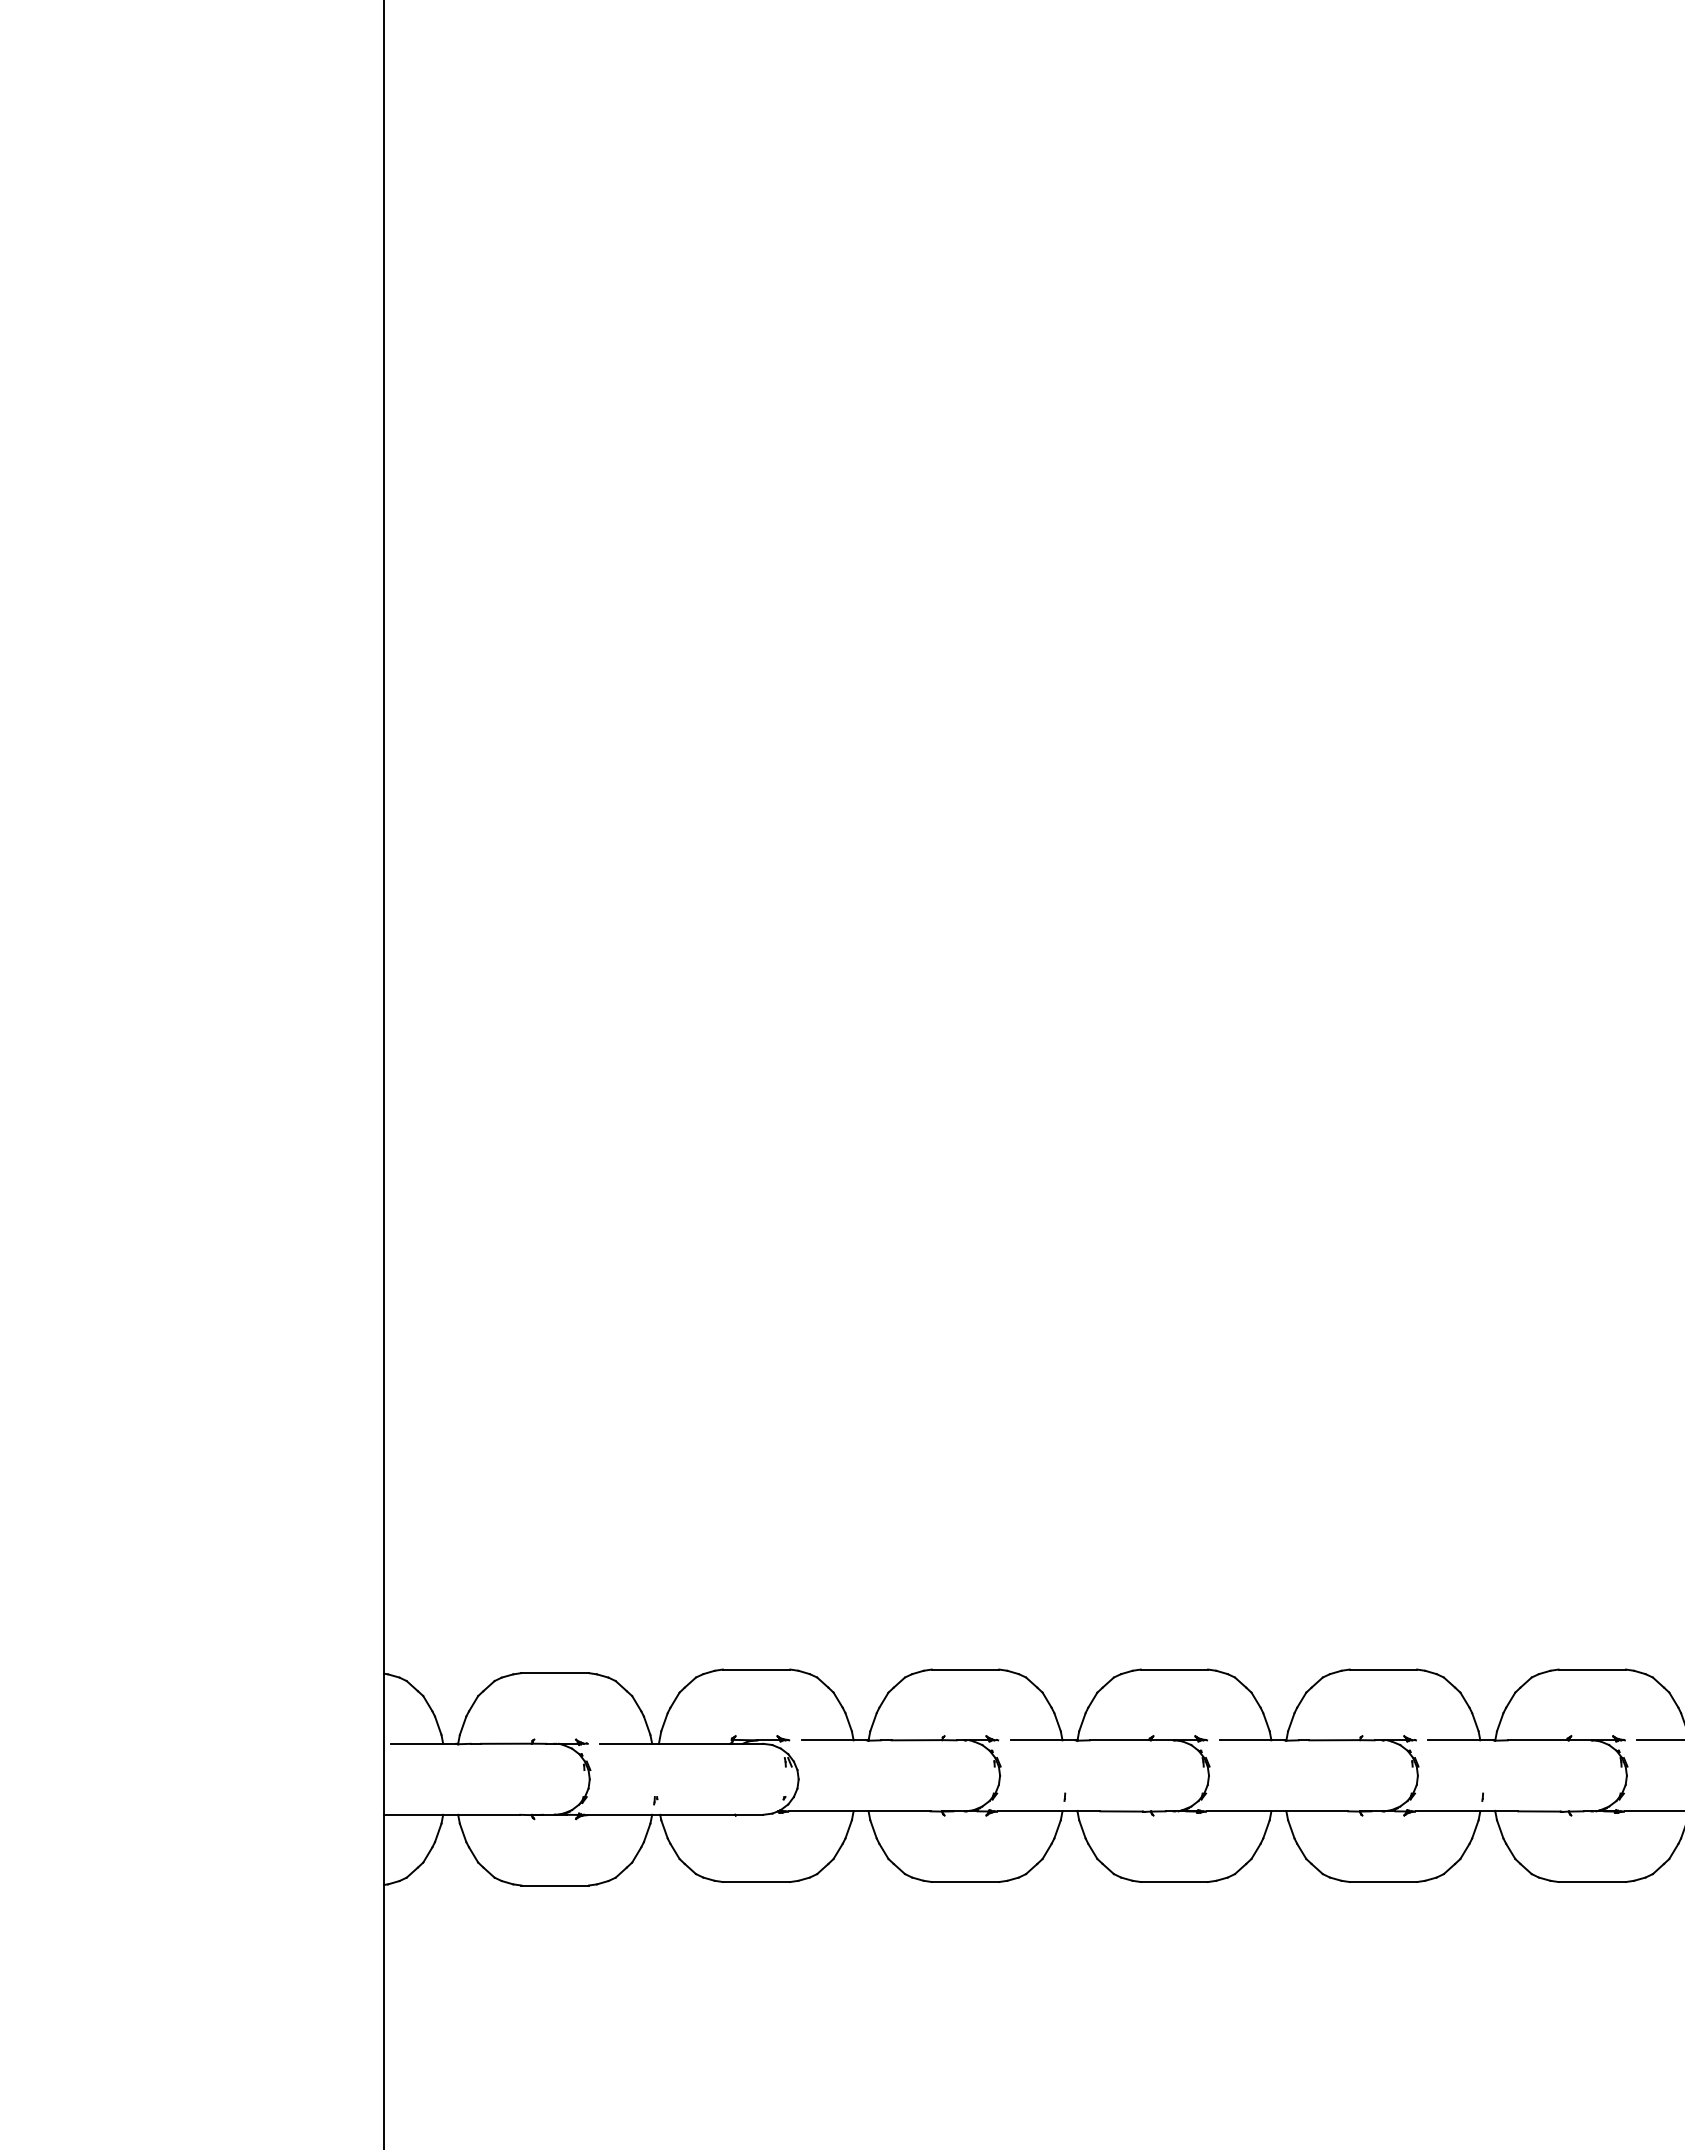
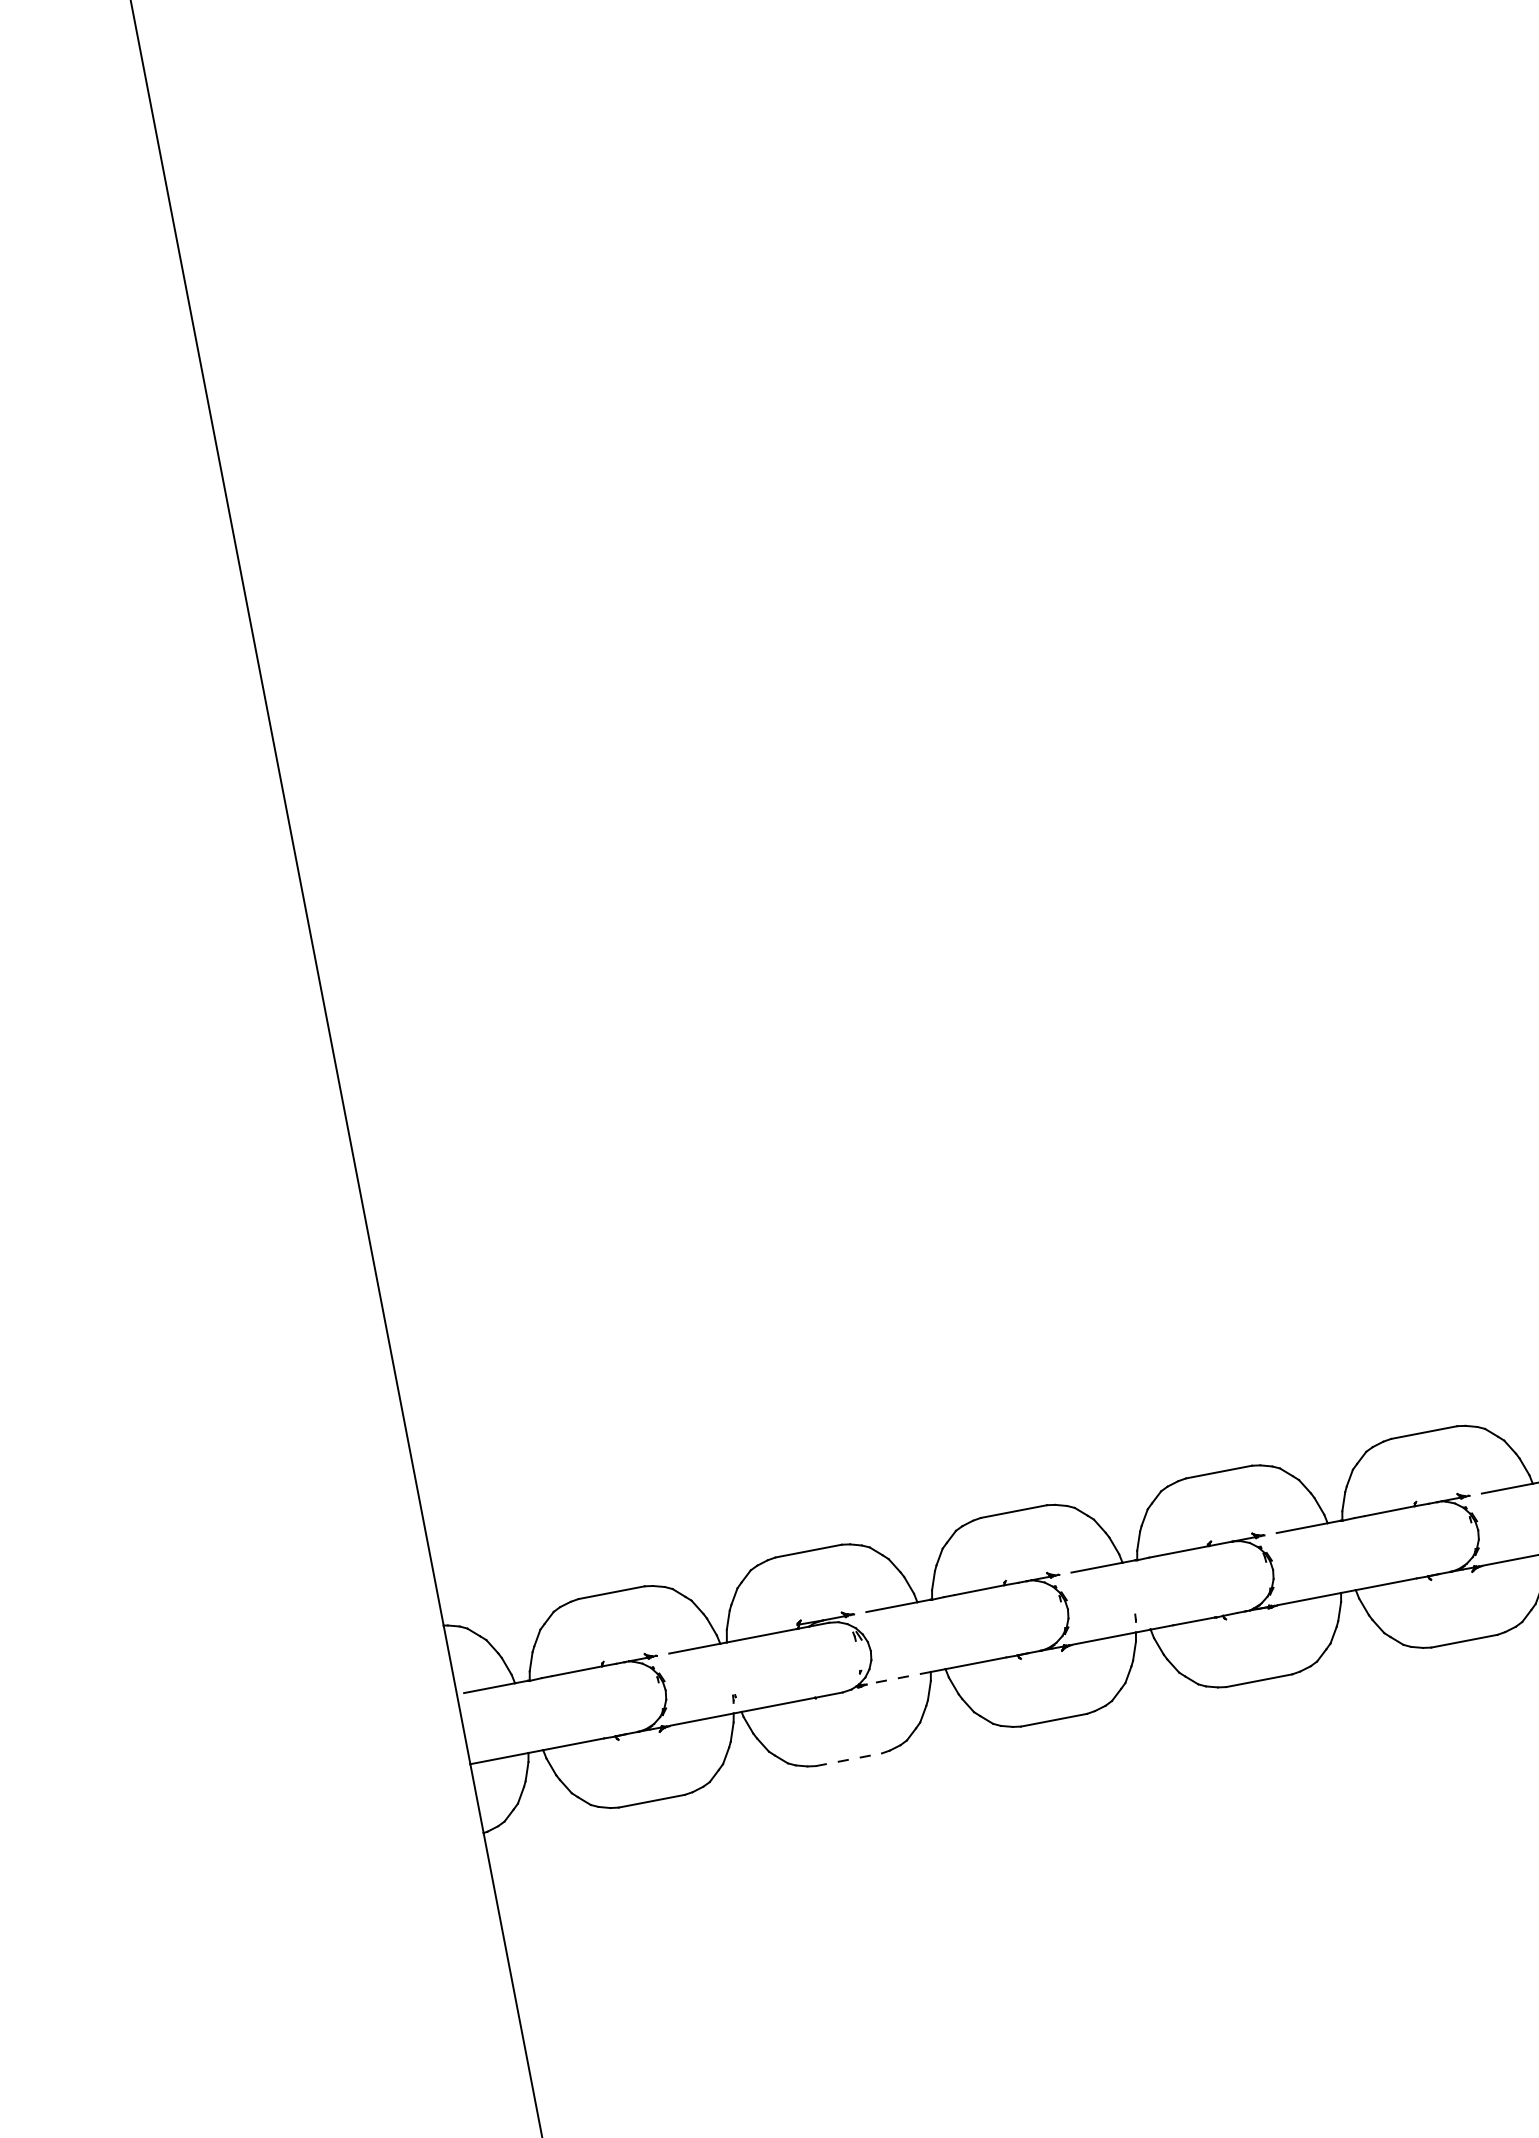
line: (820, 1811) -> (898, 1678), solid -> dashed
line: (756, 1882) -> (848, 1760), solid -> dashed

